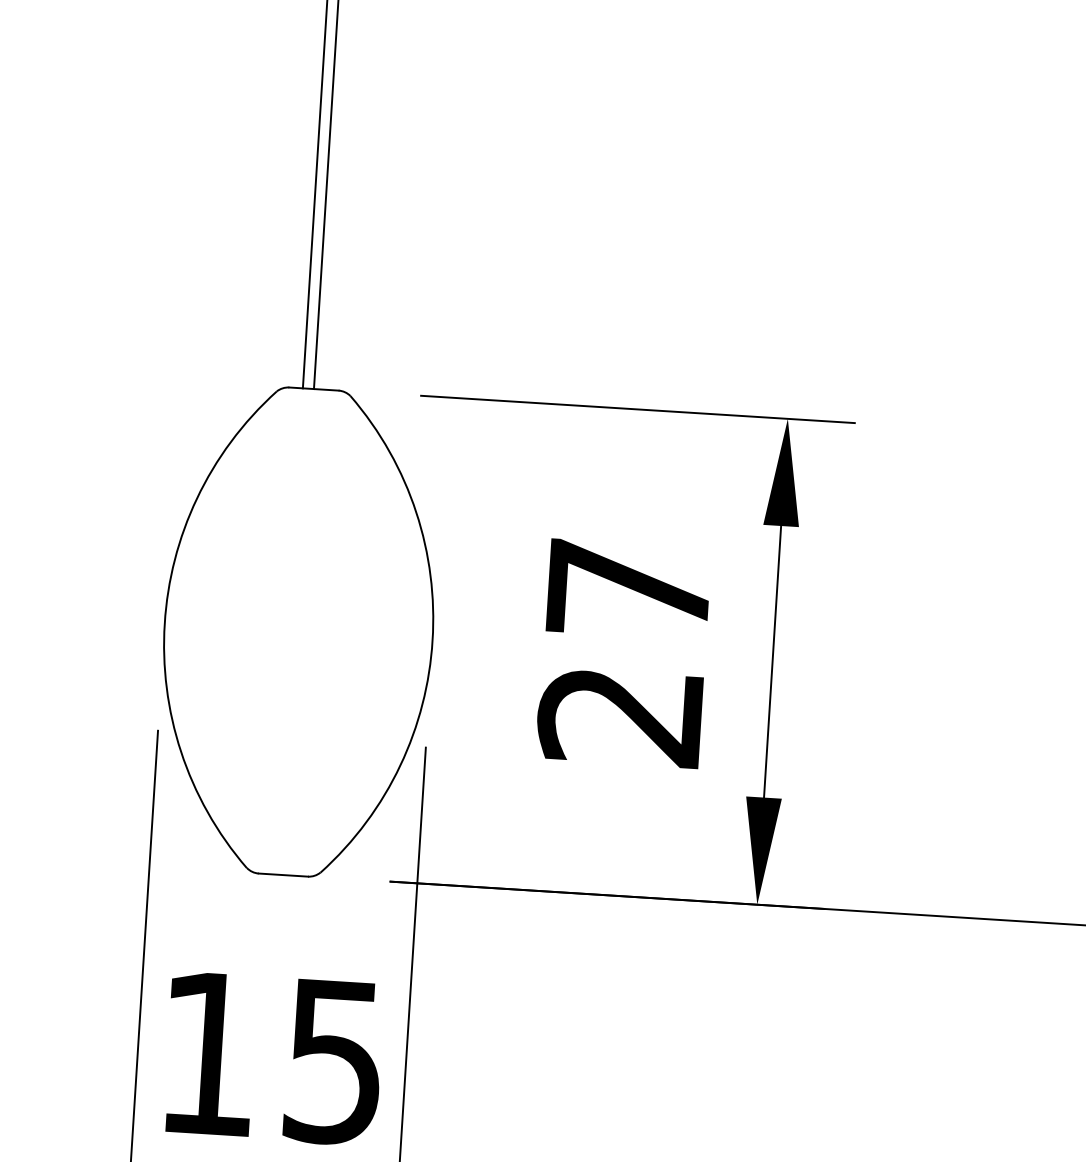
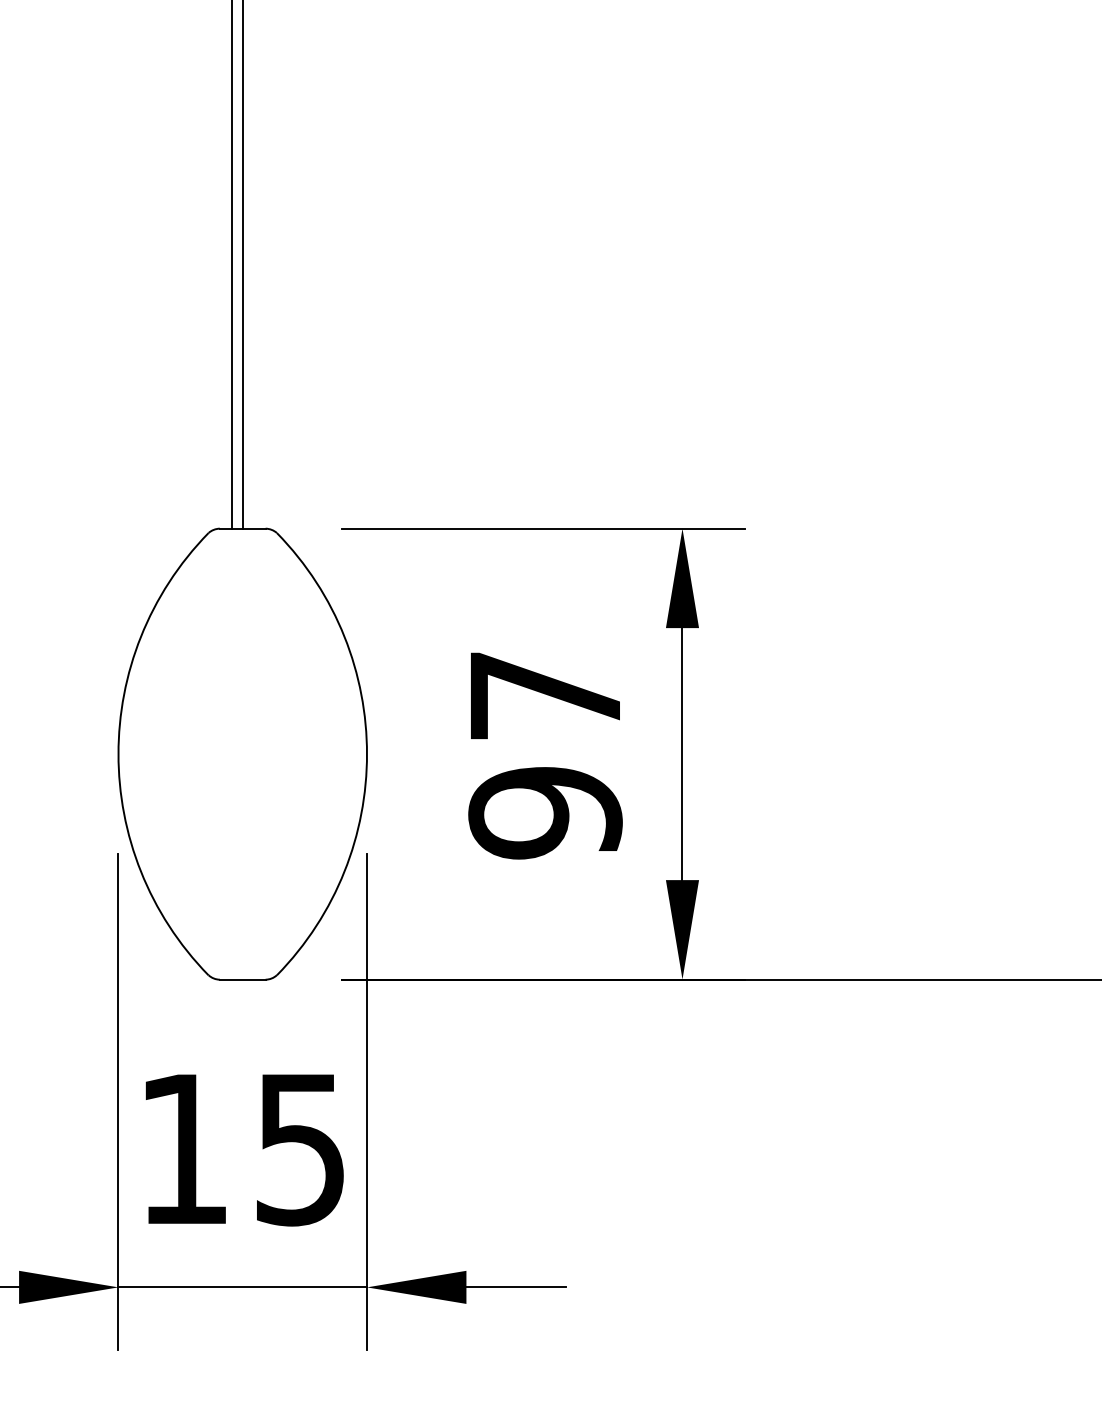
text: (620, 716) -> (545, 813), 27 -> 97

